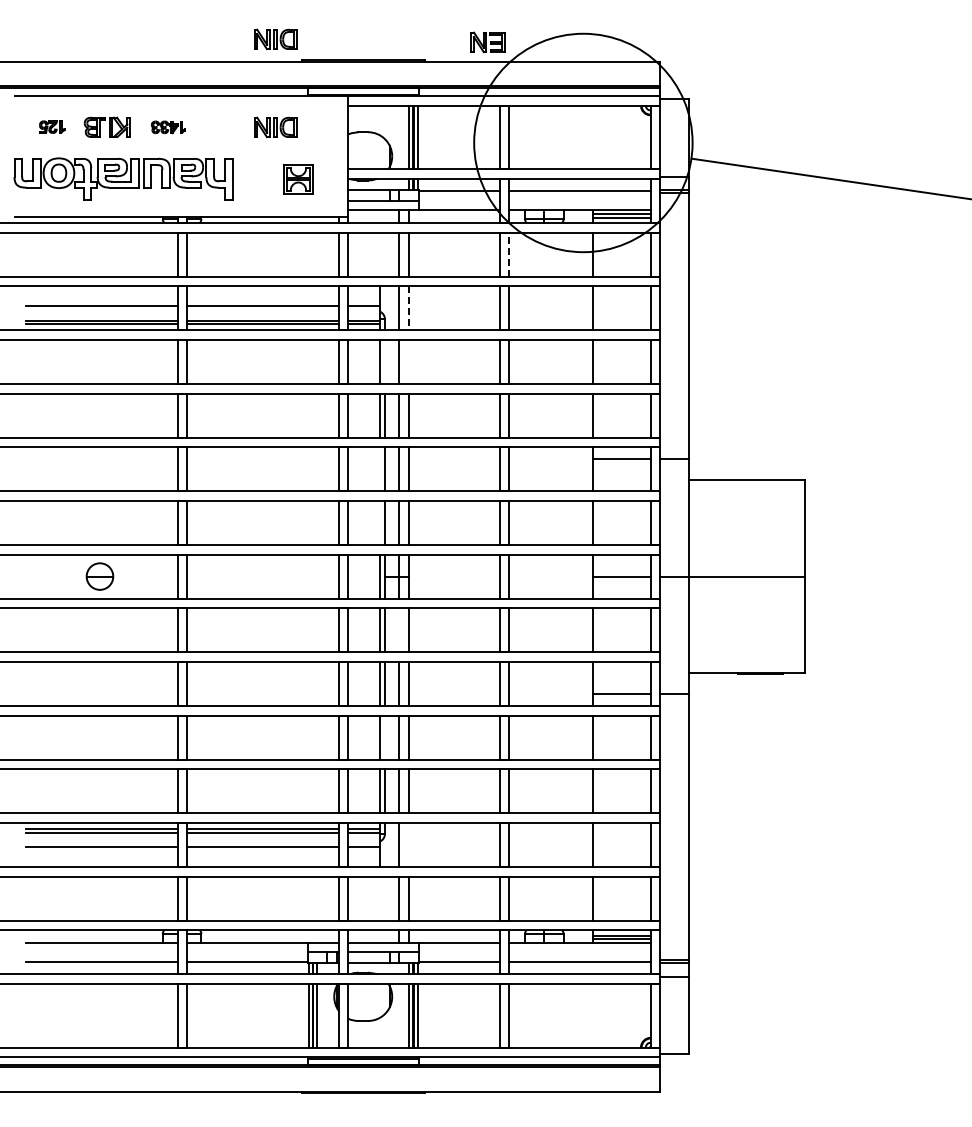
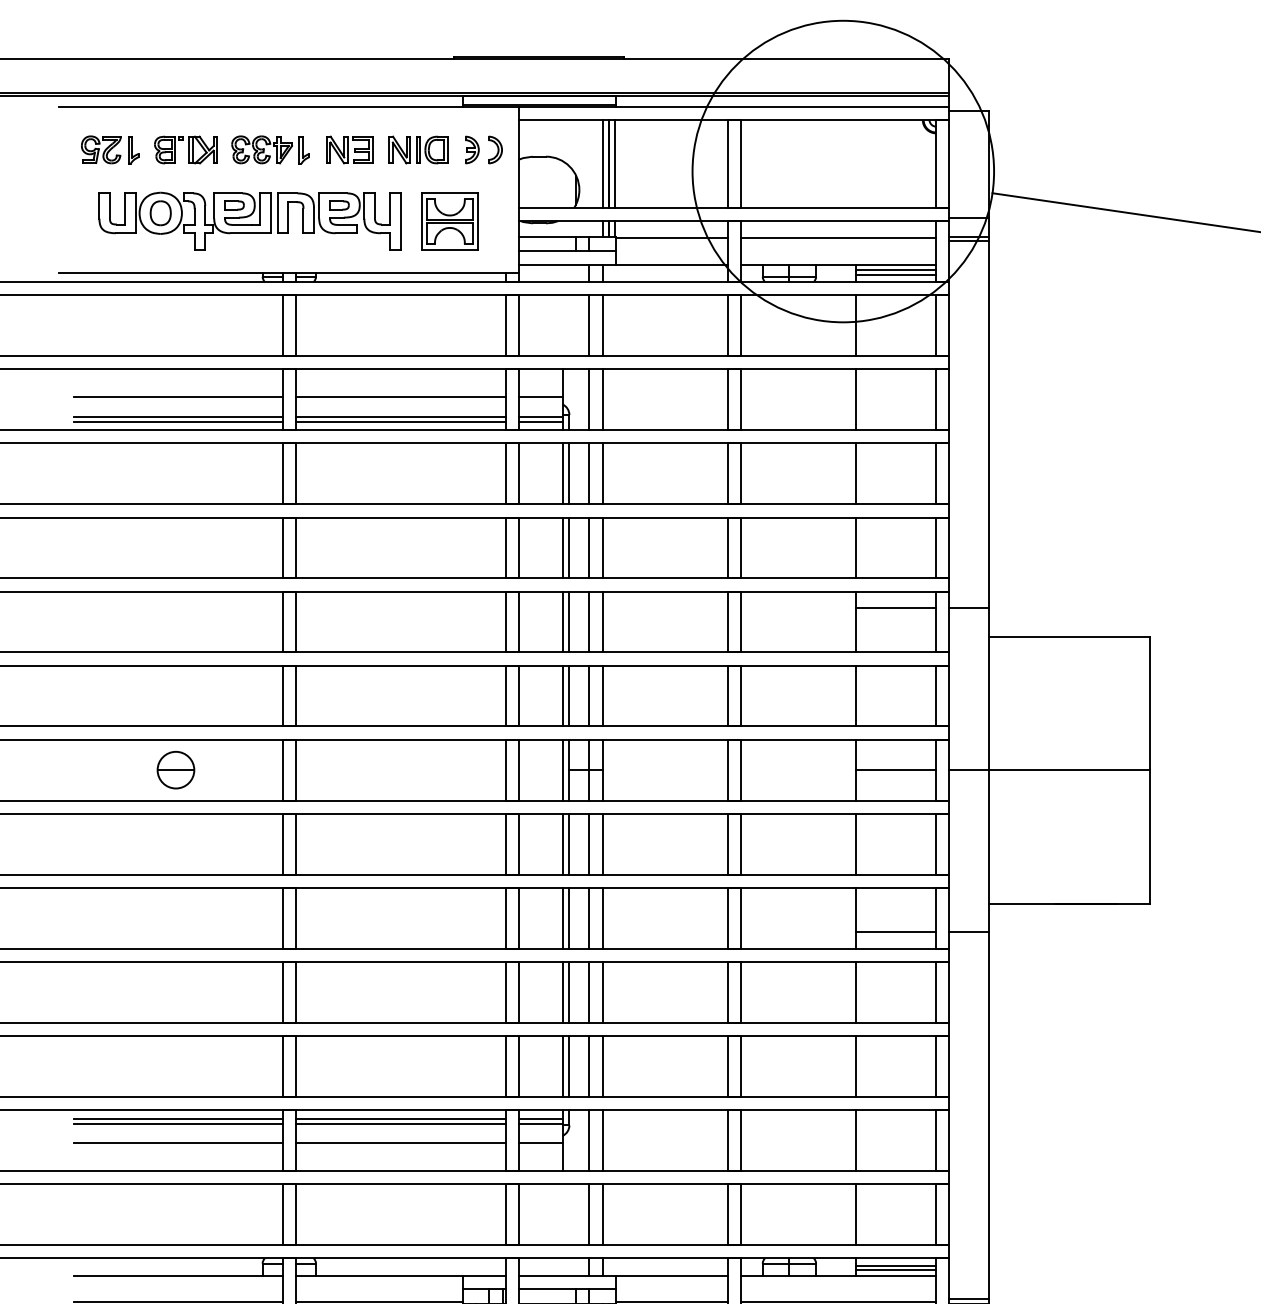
part: (275, 39) -> (418, 28), removed
part: (487, 42) -> (349, 150), moved
part: (51, 126) -> (109, 148), size x1.67
part: (323, 126) -> (484, 148), added
part: (168, 127) -> (270, 150), size x1.67
part: (123, 178) -> (249, 220), moved
part: (298, 179) -> (450, 221), size x1.43
line: (509, 254) -> (741, 325), dashed -> solid
line: (409, 308) -> (603, 400), dashed -> solid
line: (384, 361) -> (568, 473), added
line: (409, 361) -> (603, 473), added
line: (380, 469) -> (563, 622), added
line: (380, 522) -> (563, 695), added
line: (399, 630) -> (589, 844), added
line: (384, 737) -> (568, 992), added
line: (409, 844) -> (603, 1140), added

